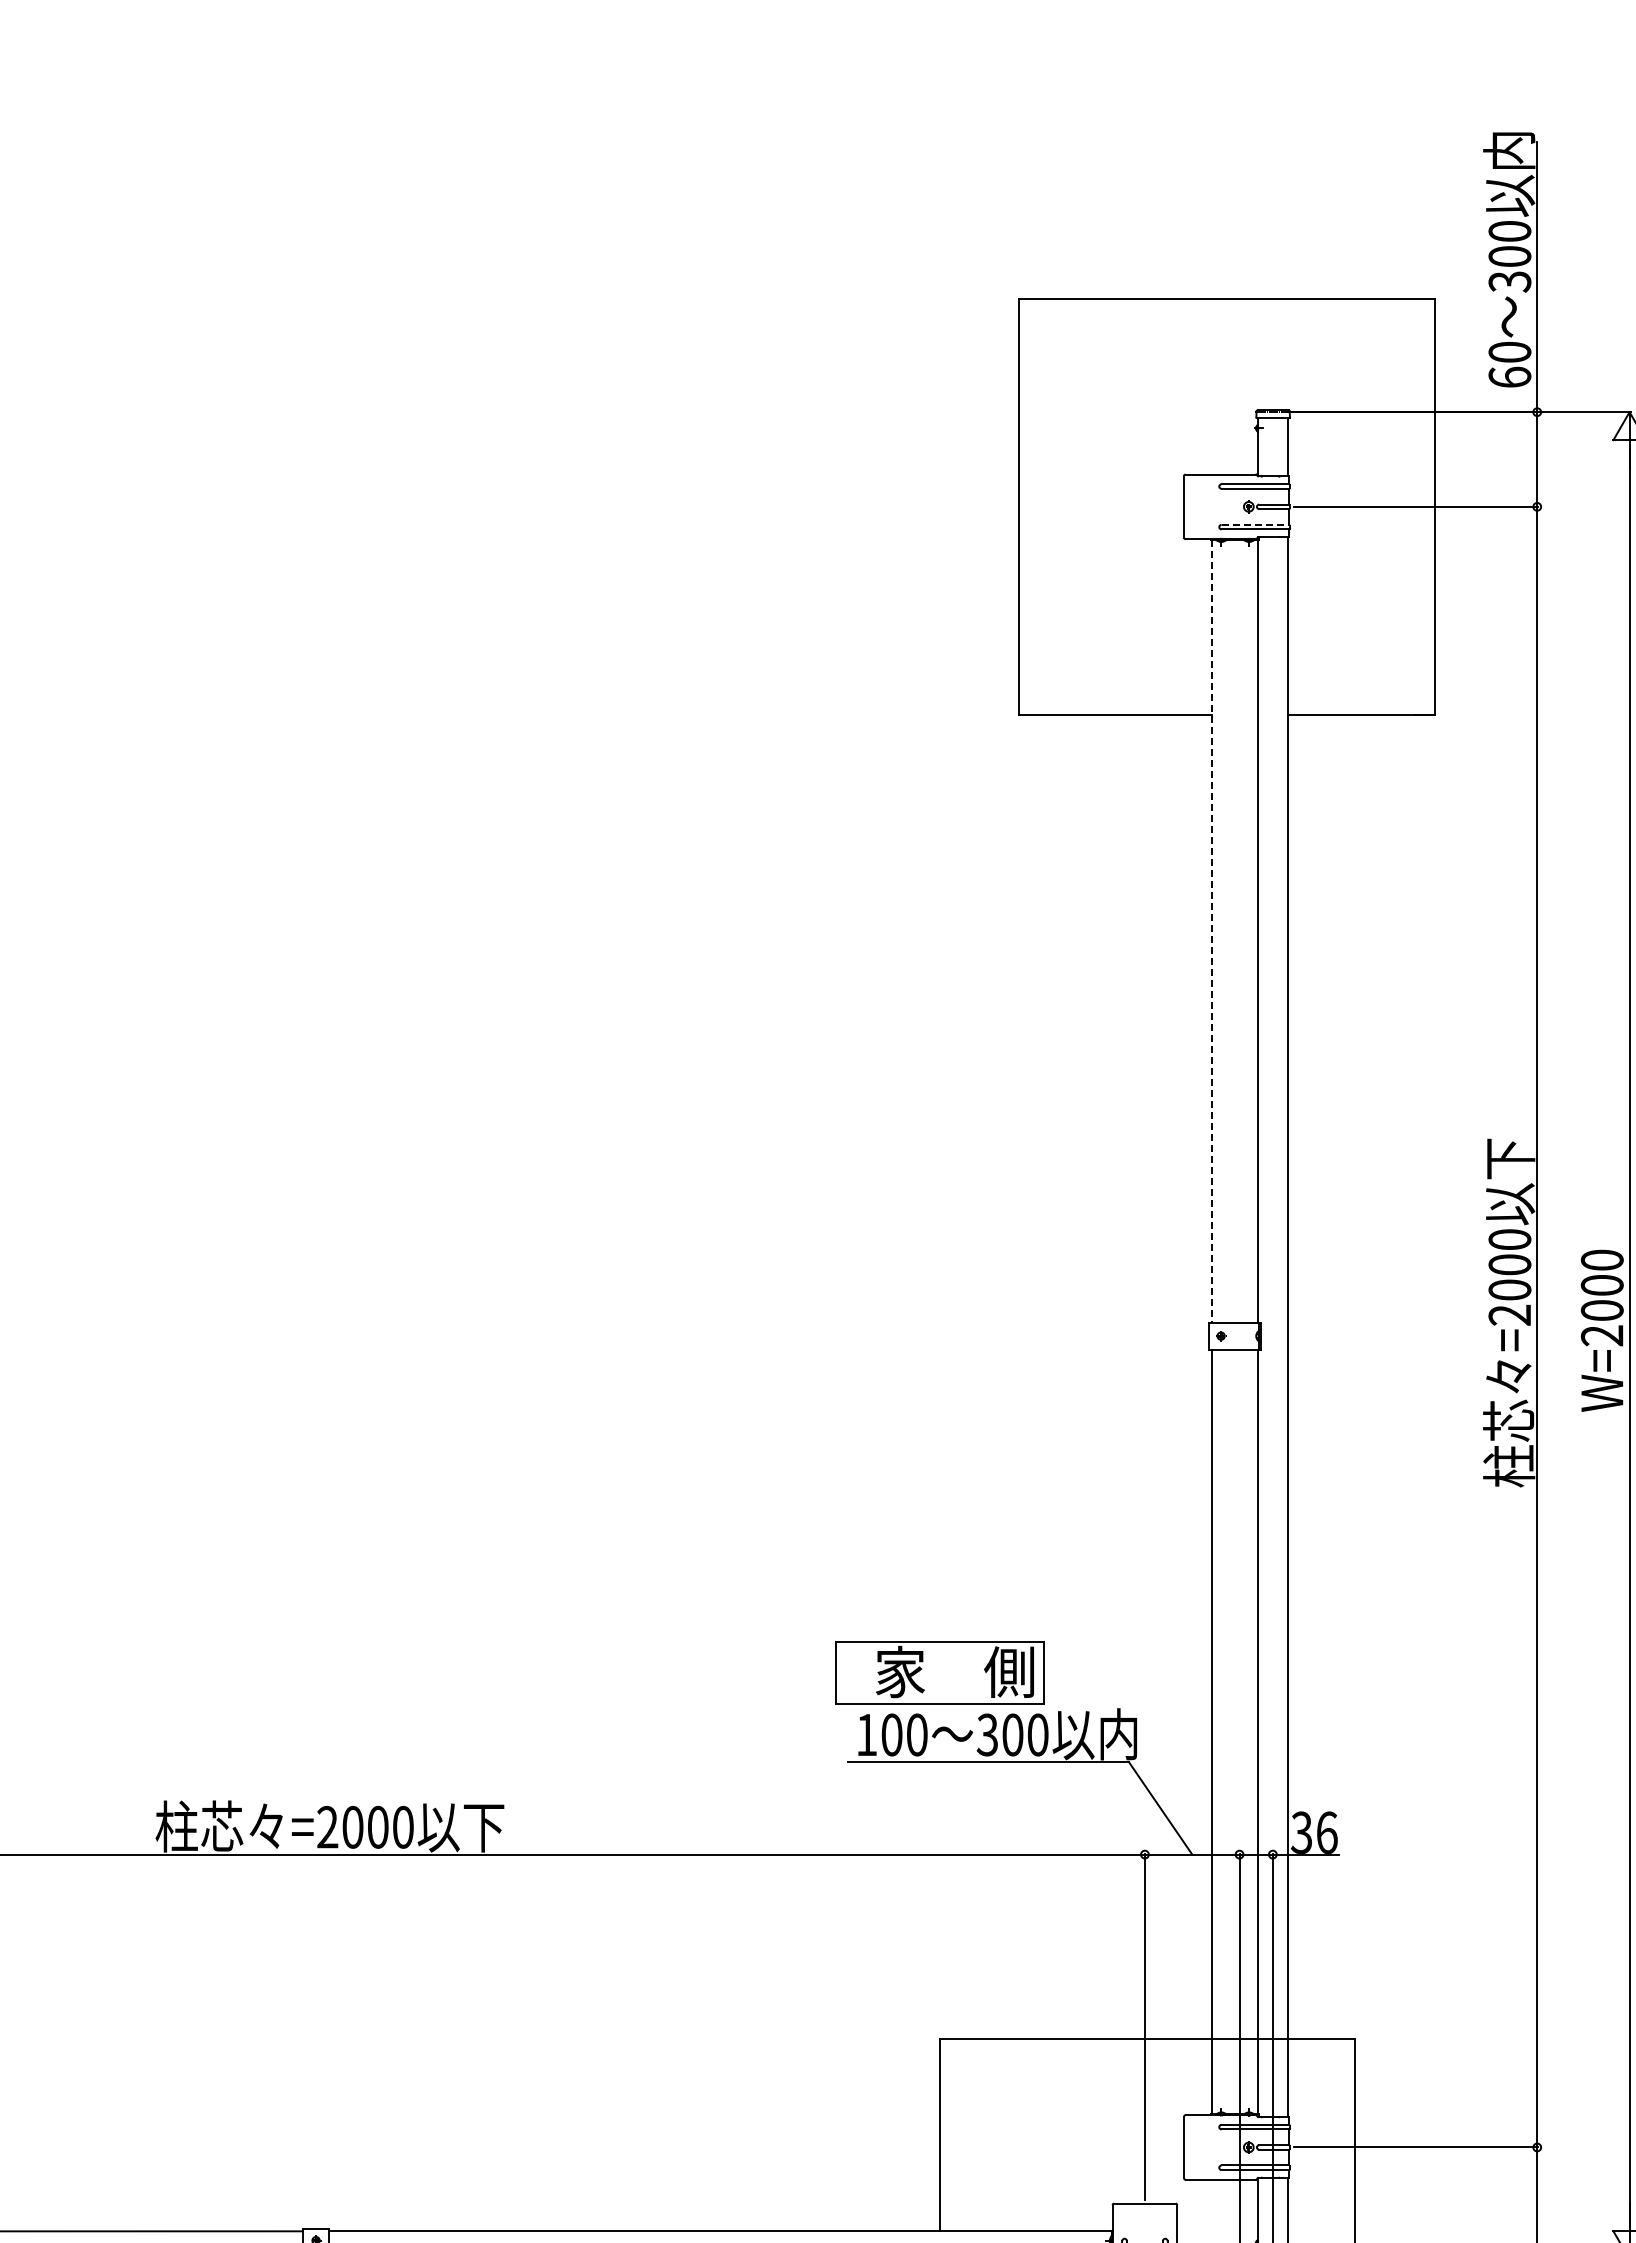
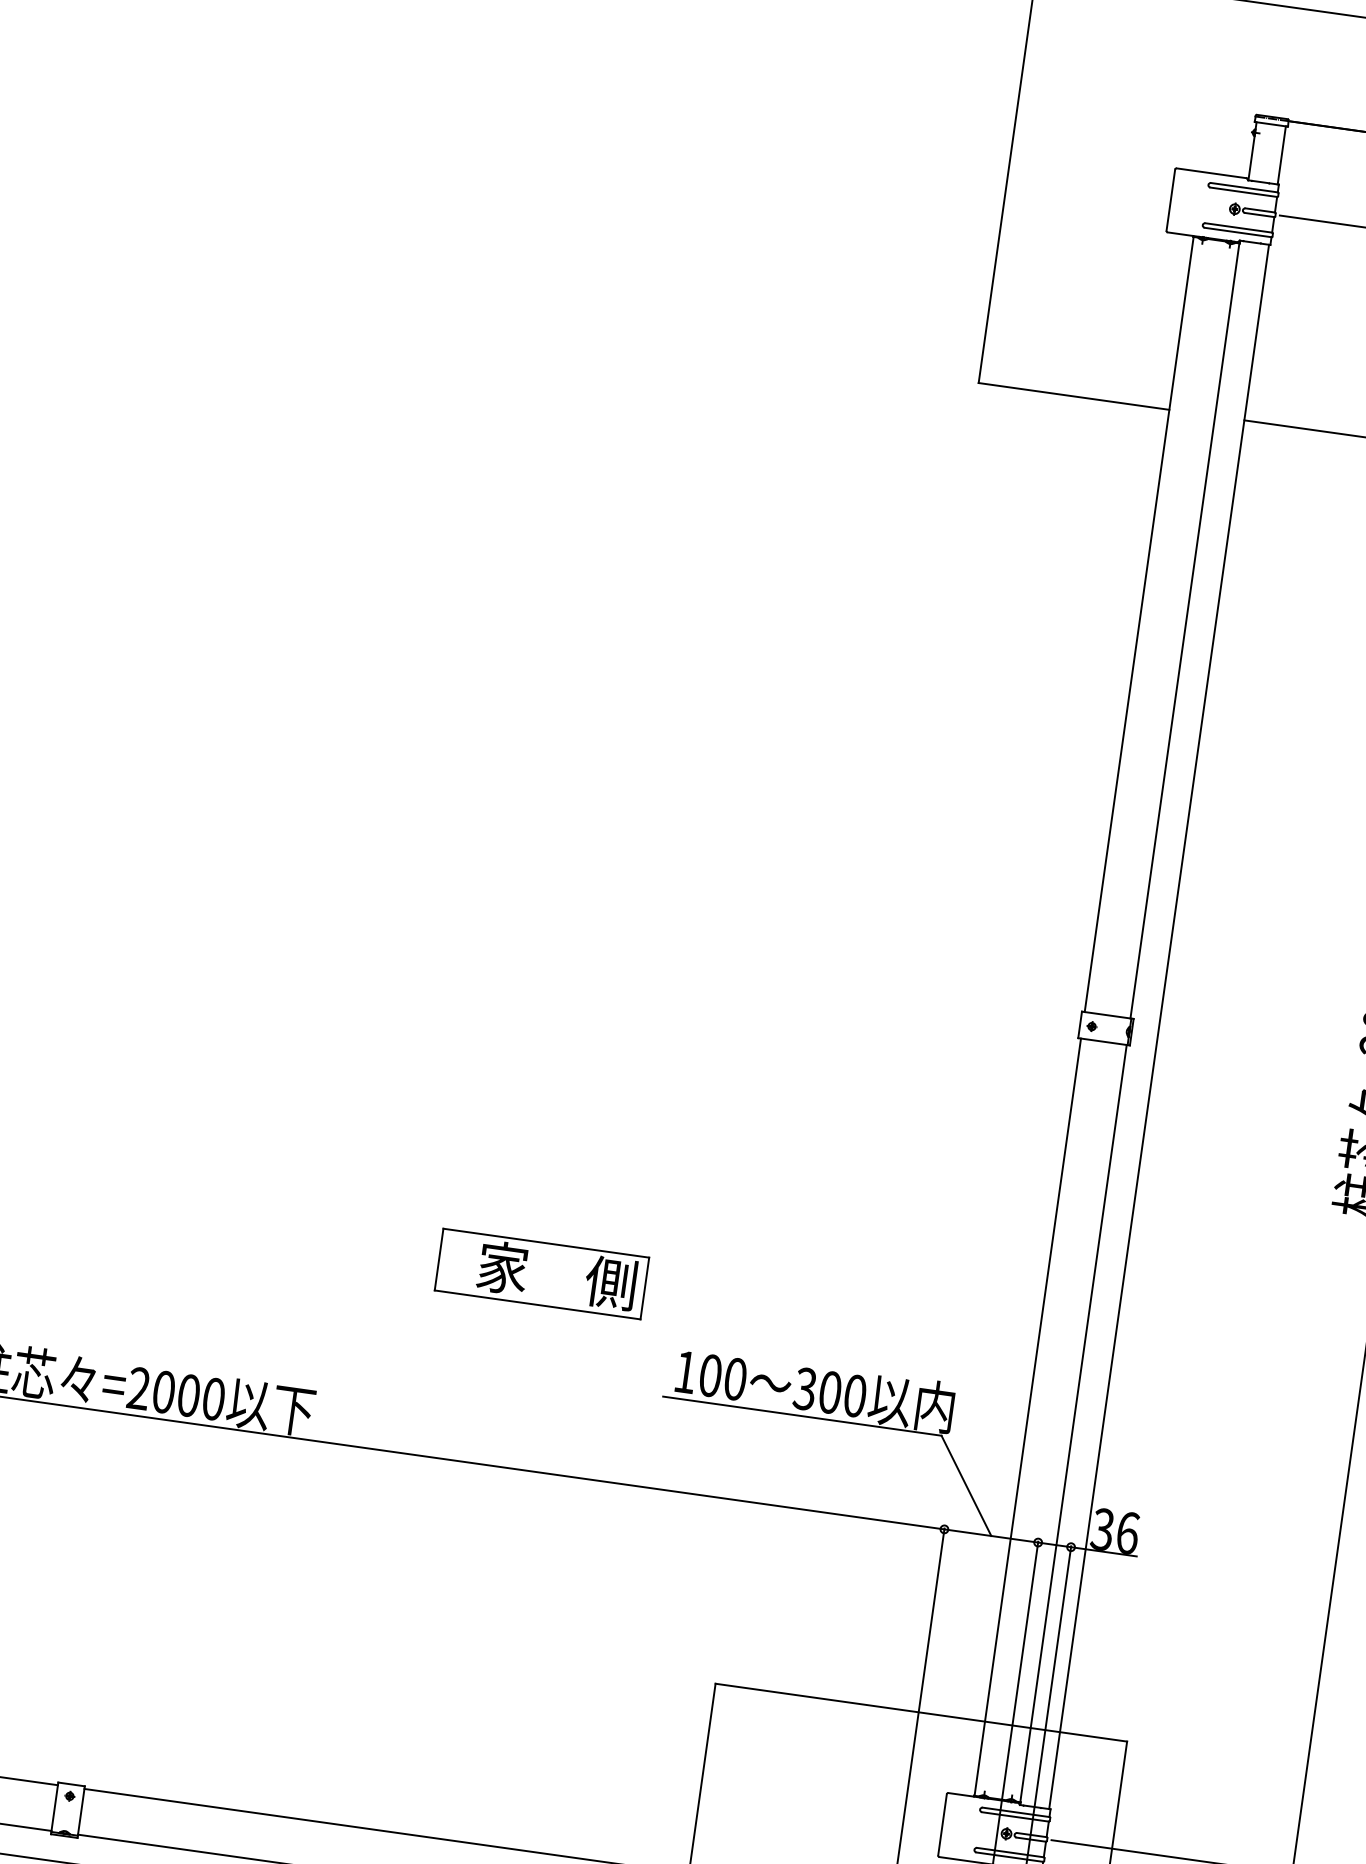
line: (1255, 524) -> (1239, 227), dashed -> solid
line: (1211, 931) -> (1138, 624), dashed -> solid
part: (939, 1672) -> (541, 1273), moved

